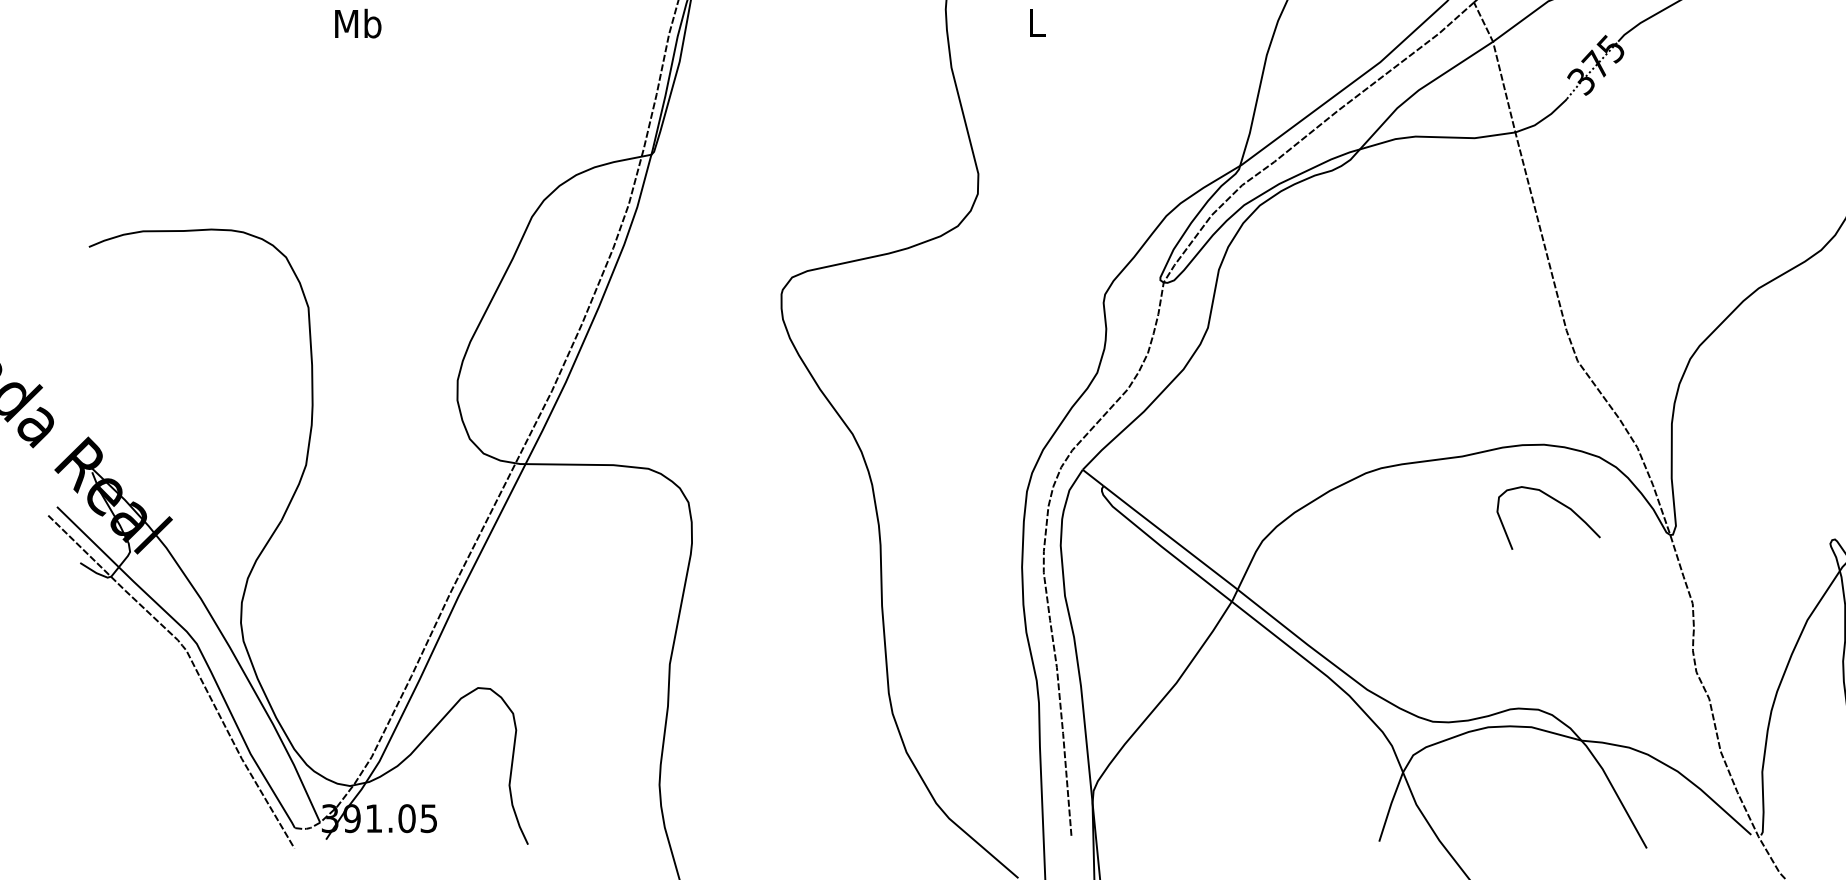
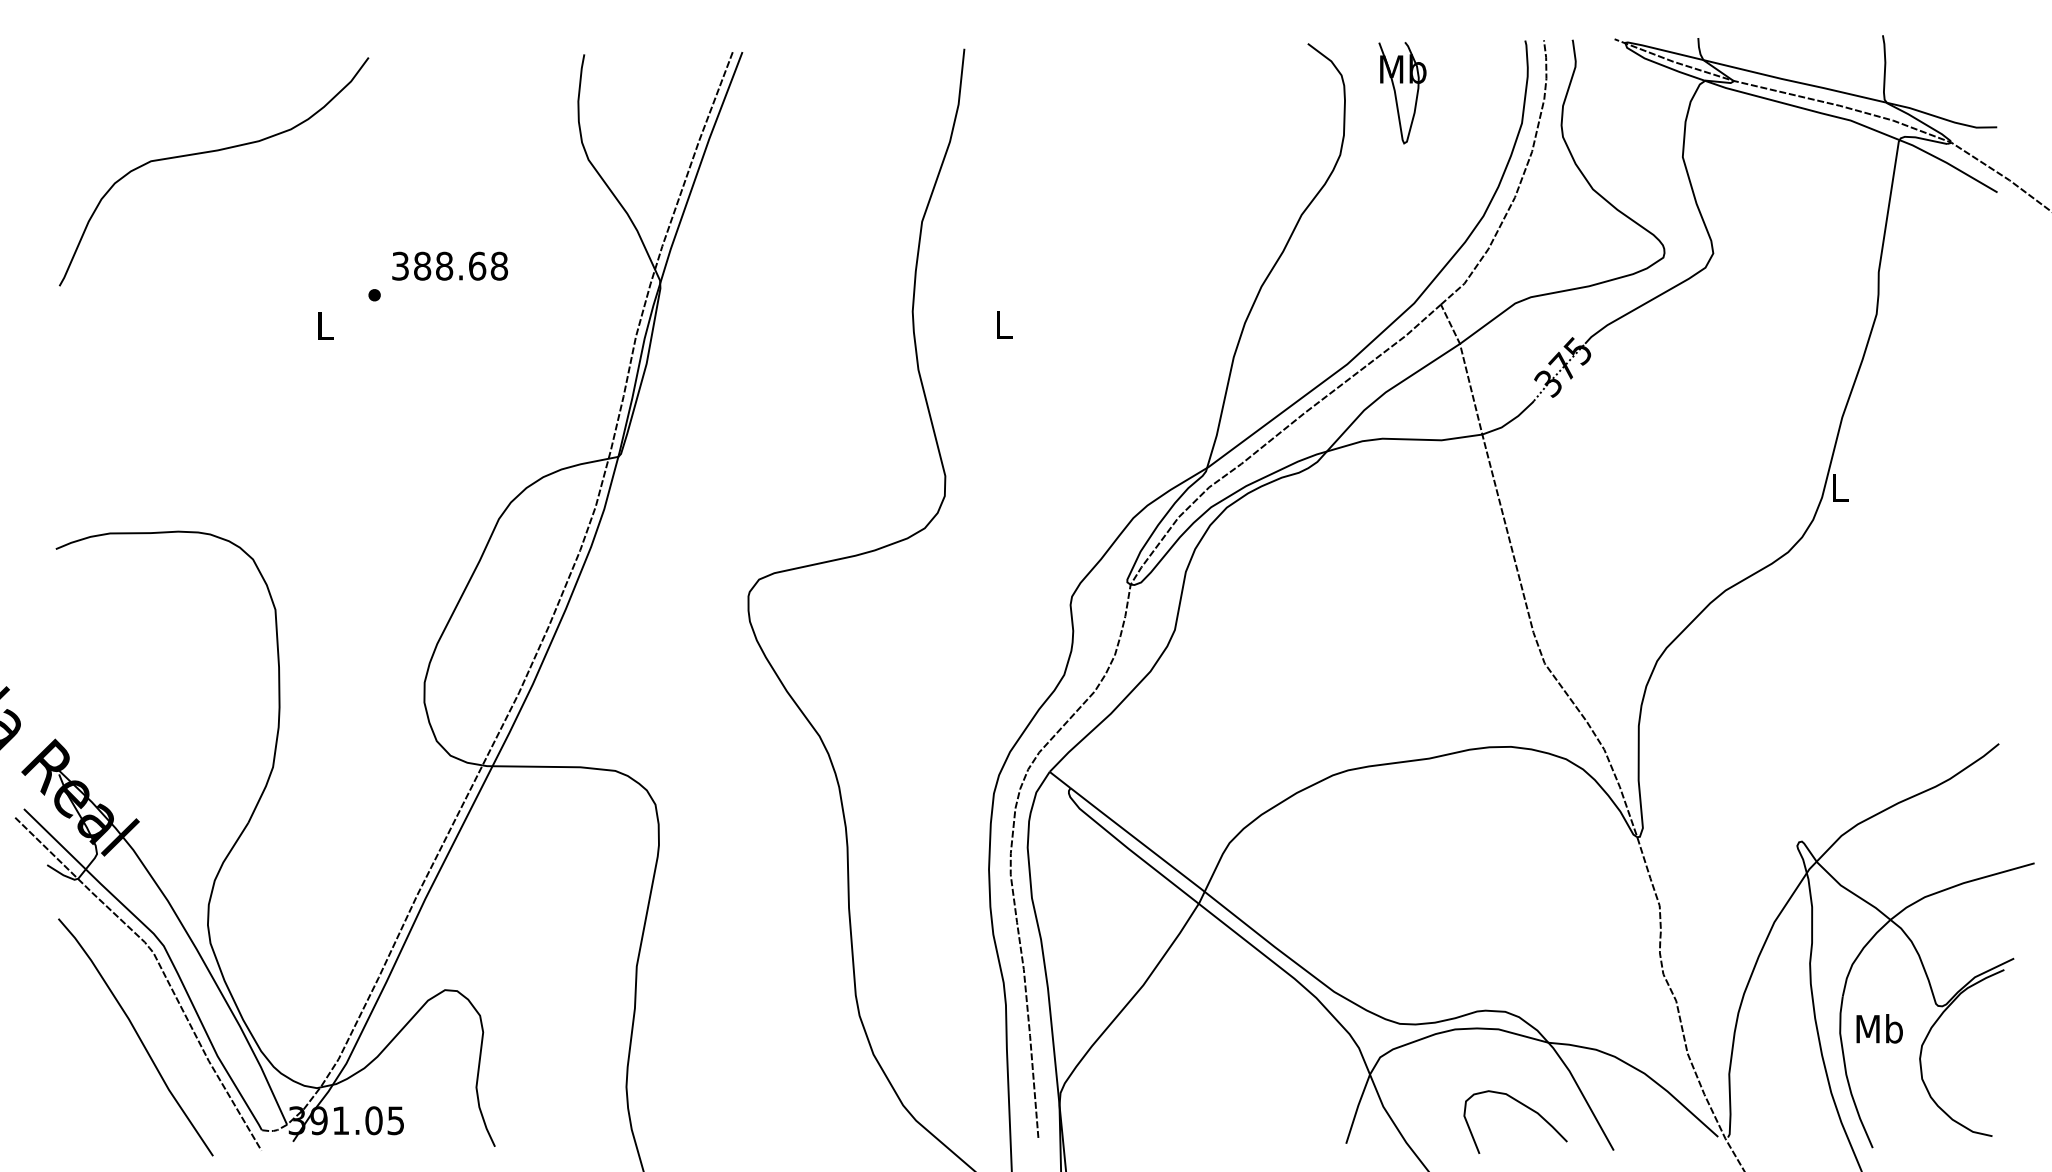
text: (358, 23) -> (325, 325), Mb -> L
curve: (1555, 501) -> (1522, 1105), moved
curve: (170, 734) -> (137, 1036), added

